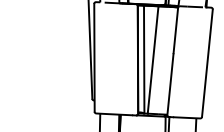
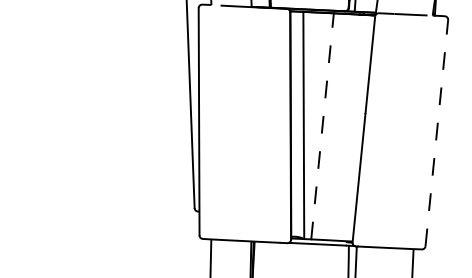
line: (153, 59) -> (323, 125), solid -> dashed
line: (207, 63) -> (437, 133), solid -> dashed

